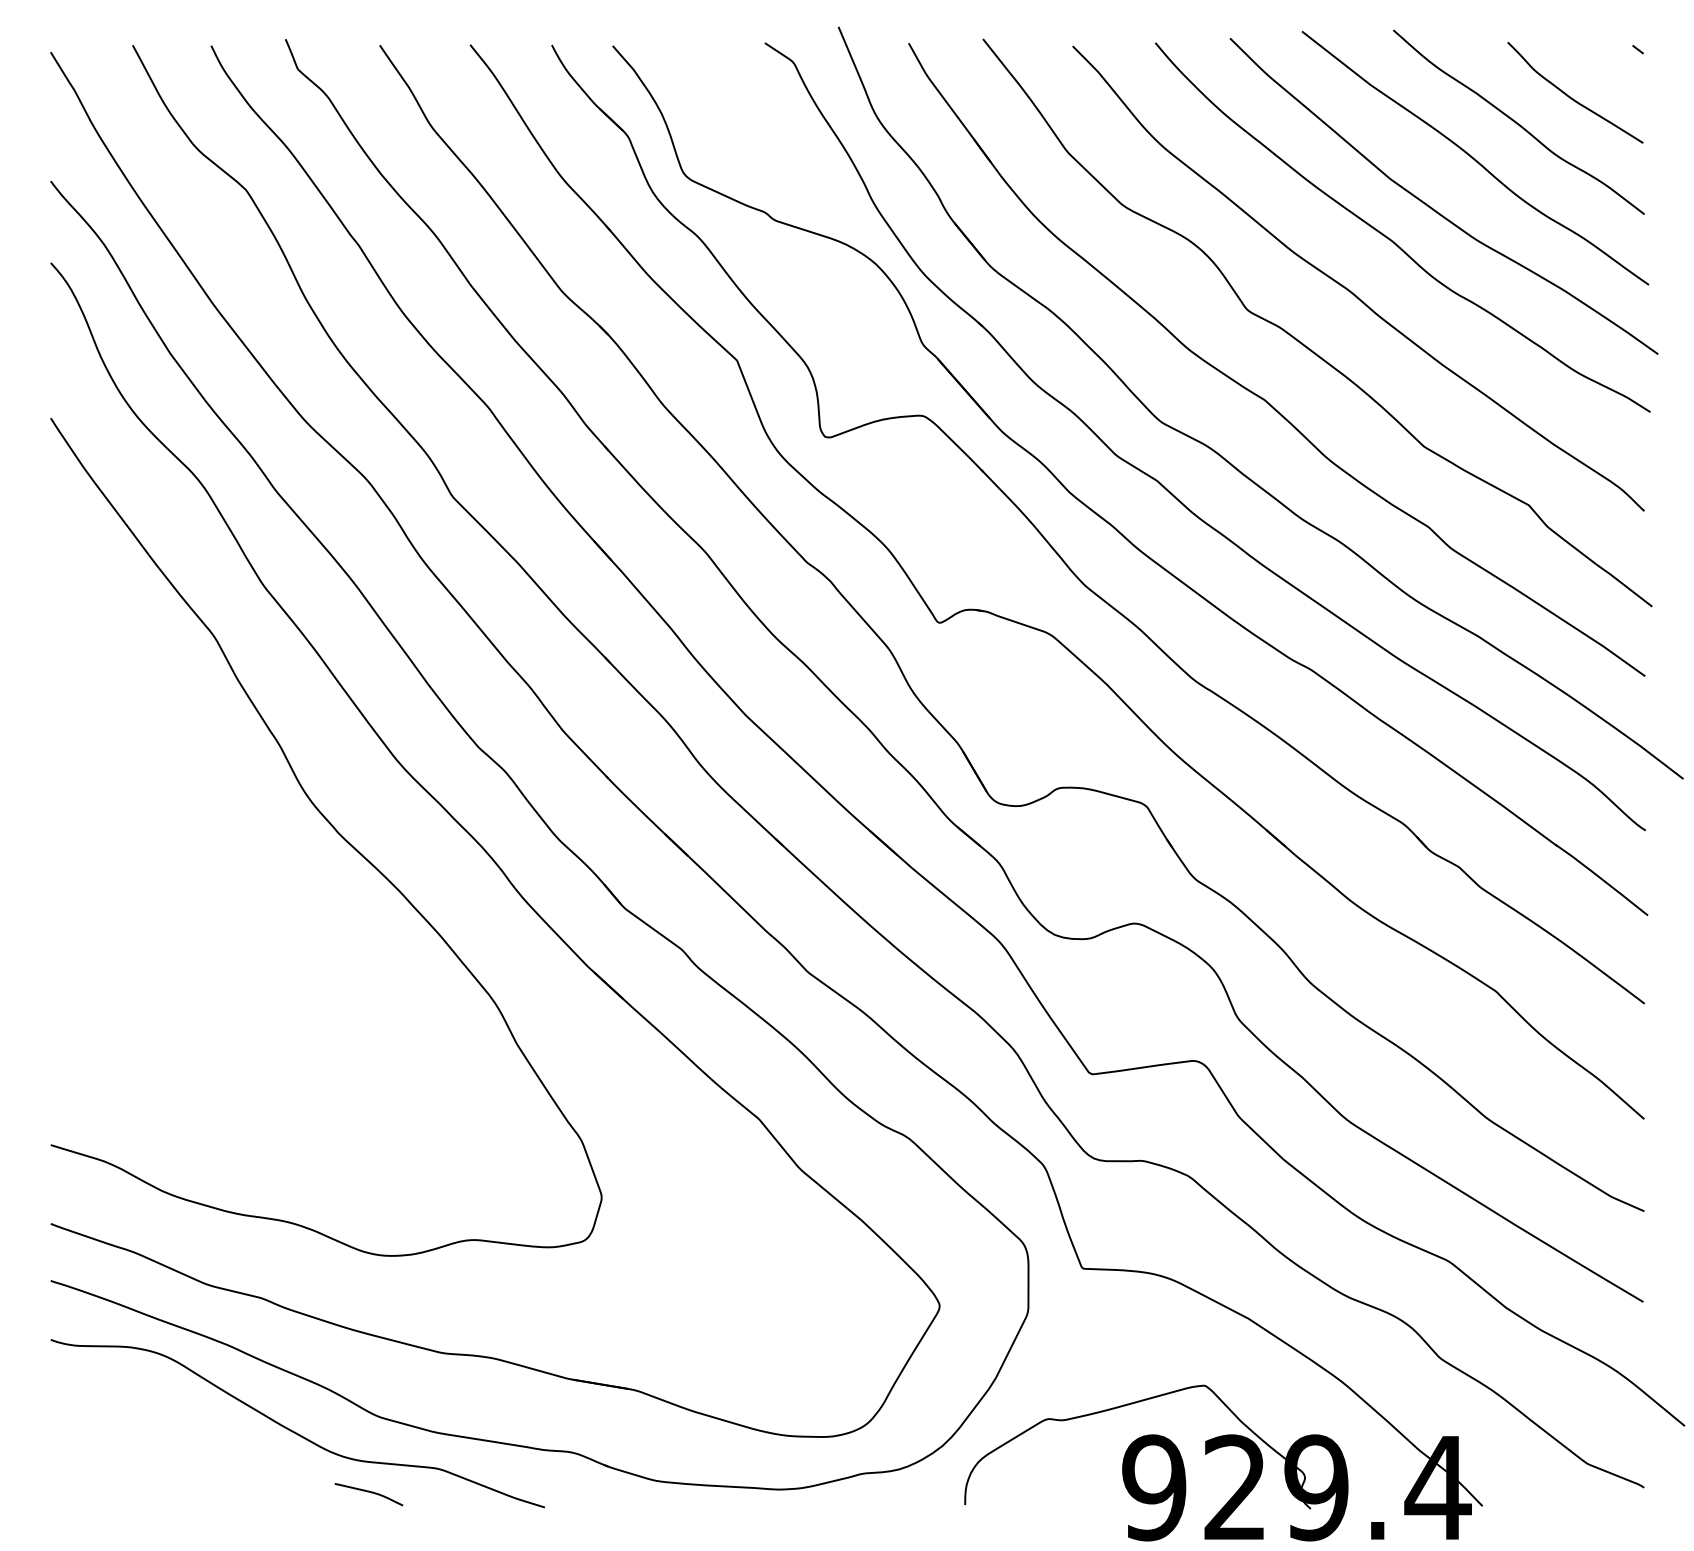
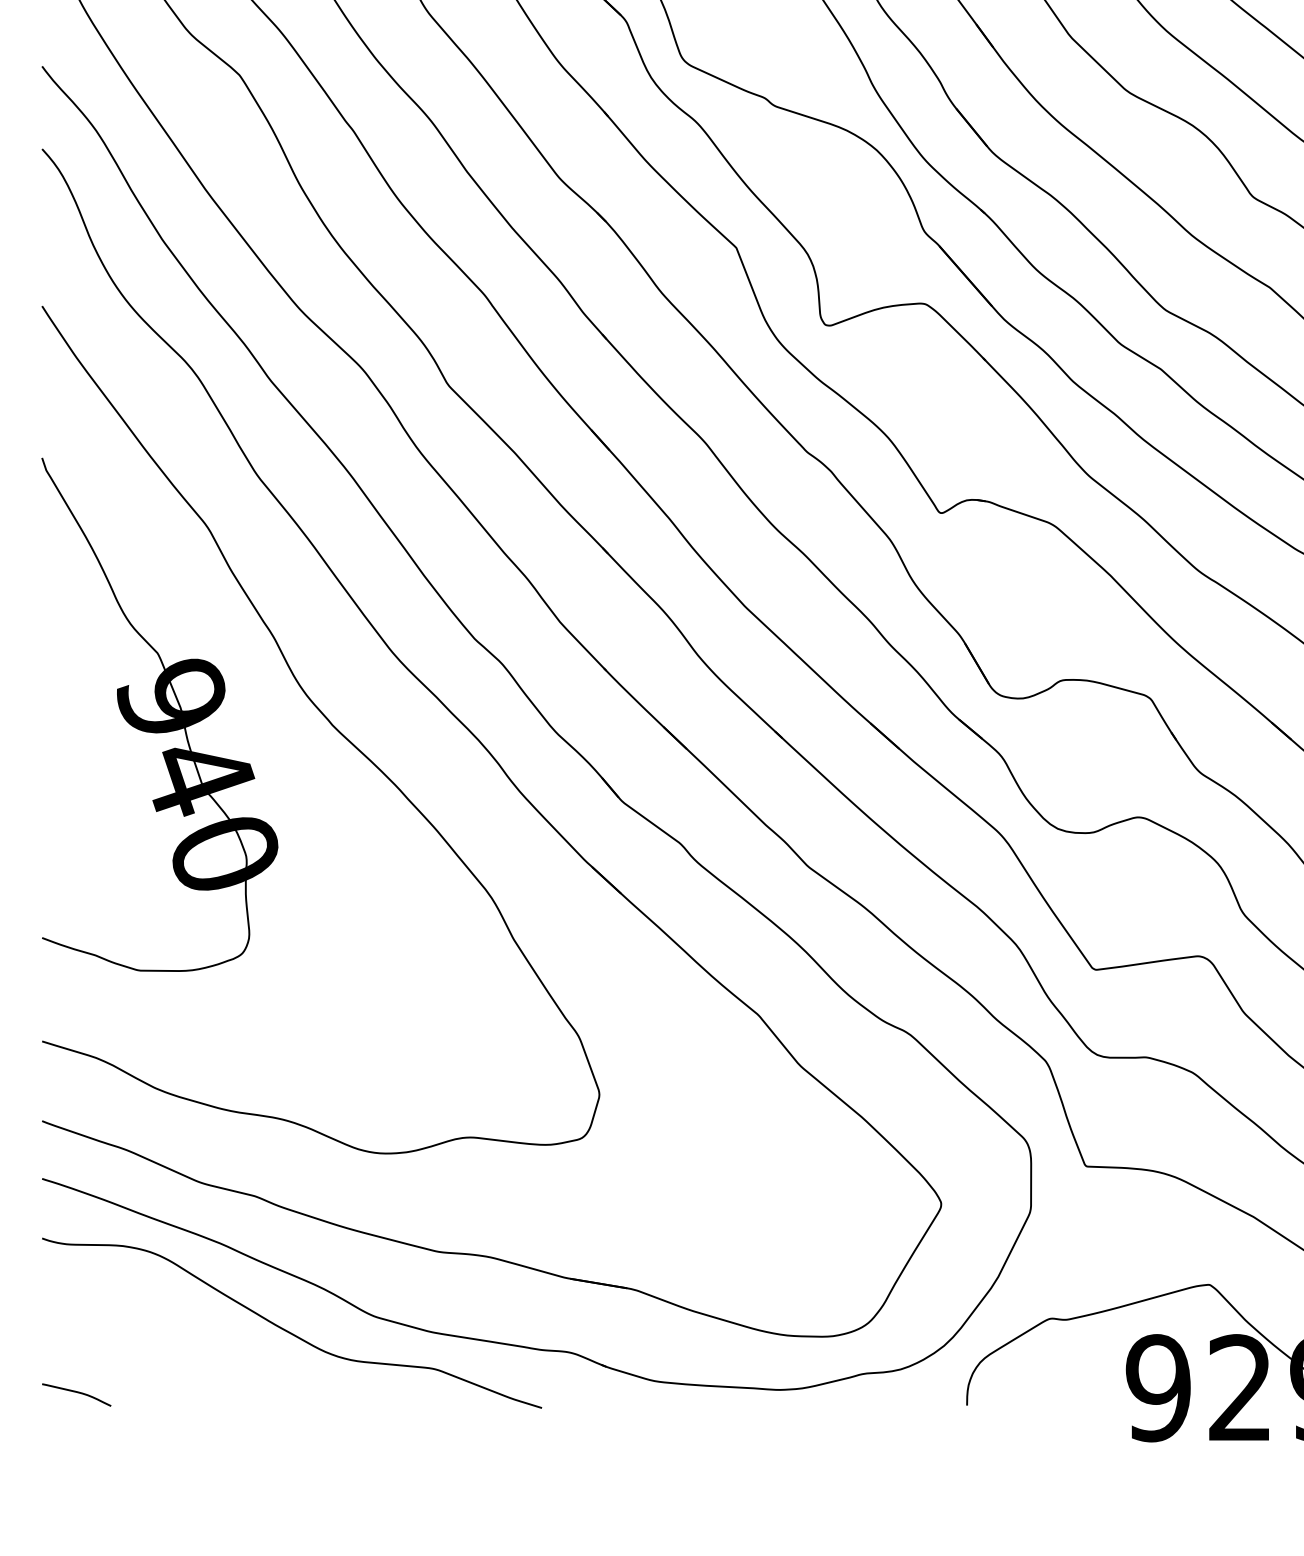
part: (167, 822) -> (160, 715), added
curve: (368, 1492) -> (76, 1392), moved

